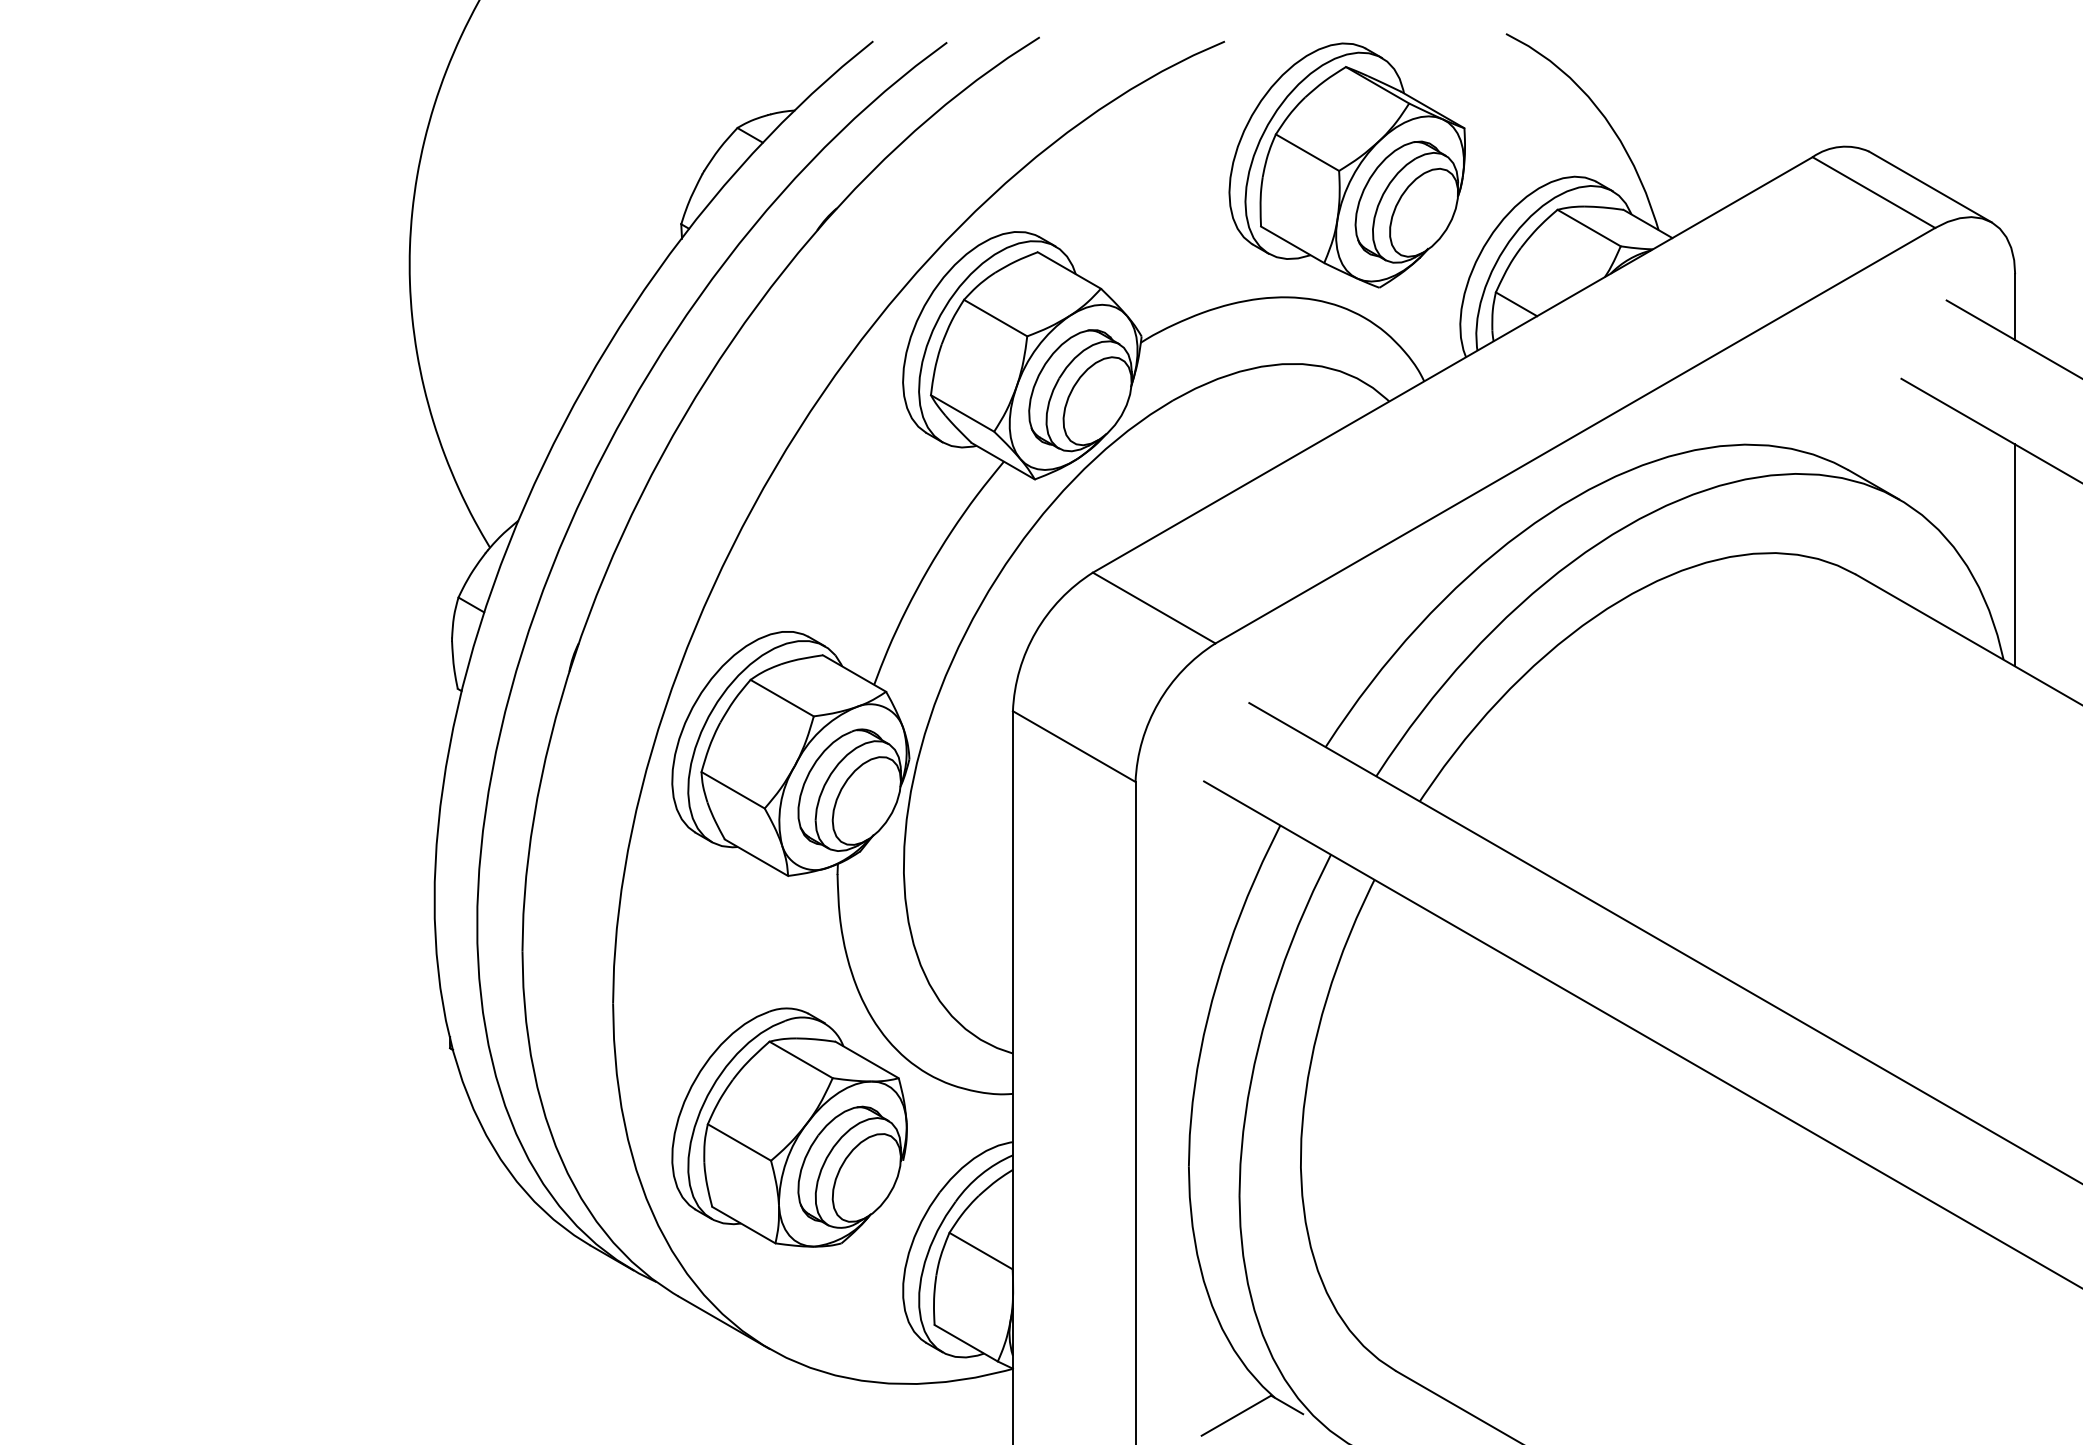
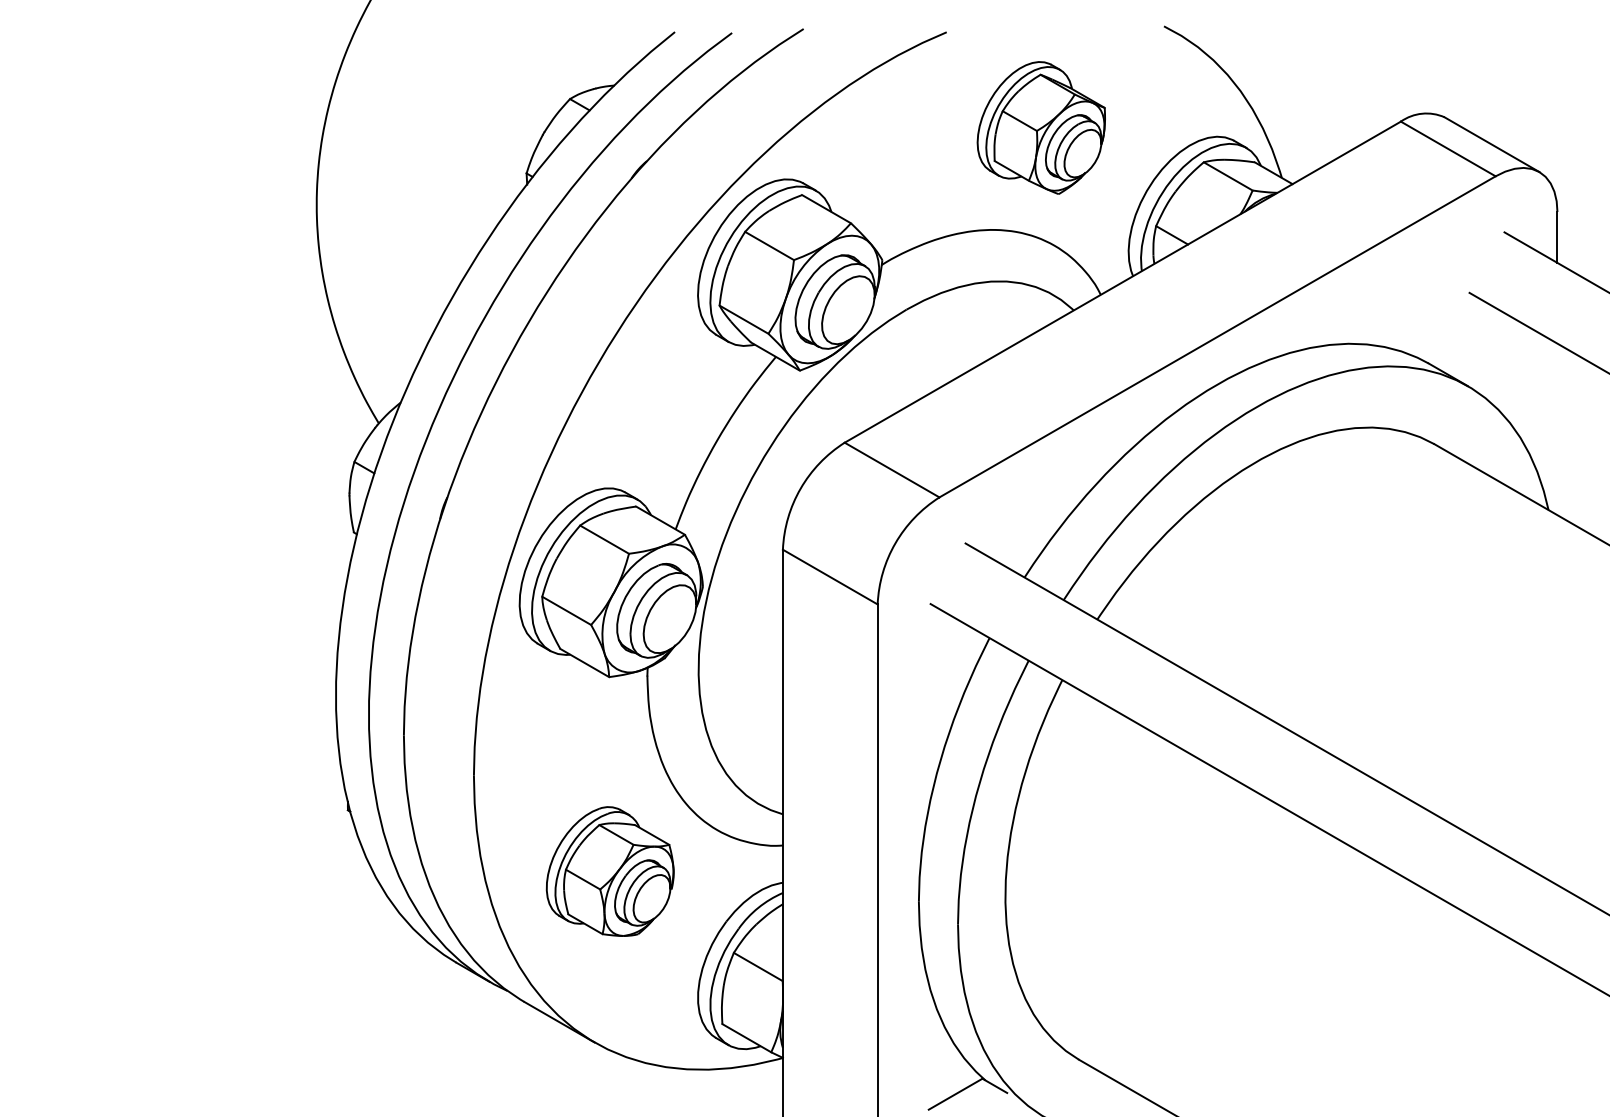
part: (1347, 164) -> (1041, 127), size x0.7
line: (2015, 555) -> (1557, 429), removed
part: (788, 1127) -> (609, 871), size x0.7

